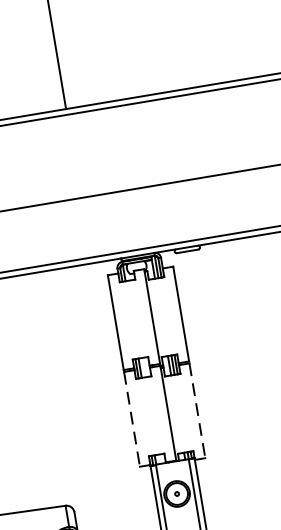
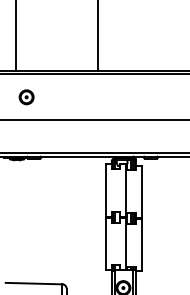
line: (196, 411) -> (141, 245), dashed -> solid
line: (131, 420) -> (105, 244), dashed -> solid

